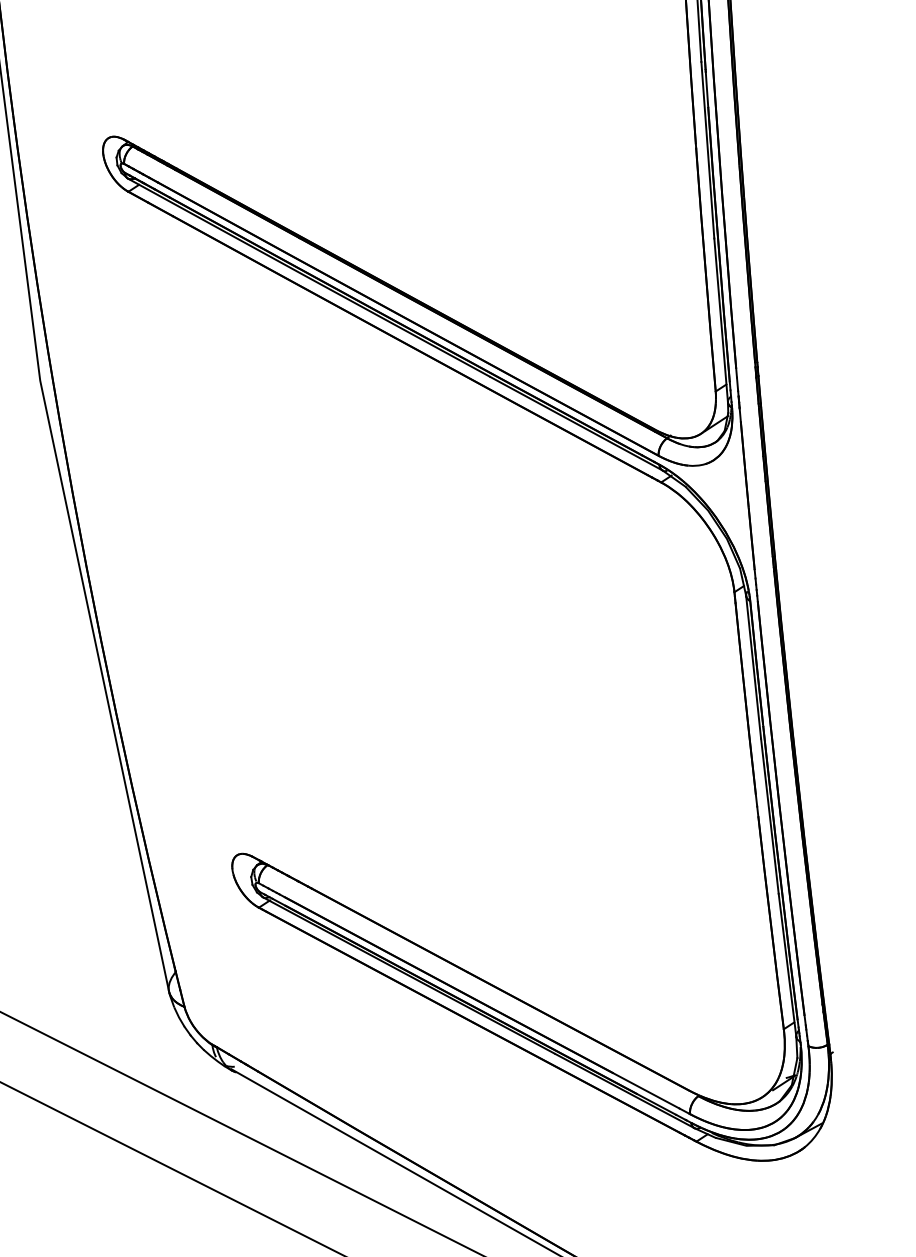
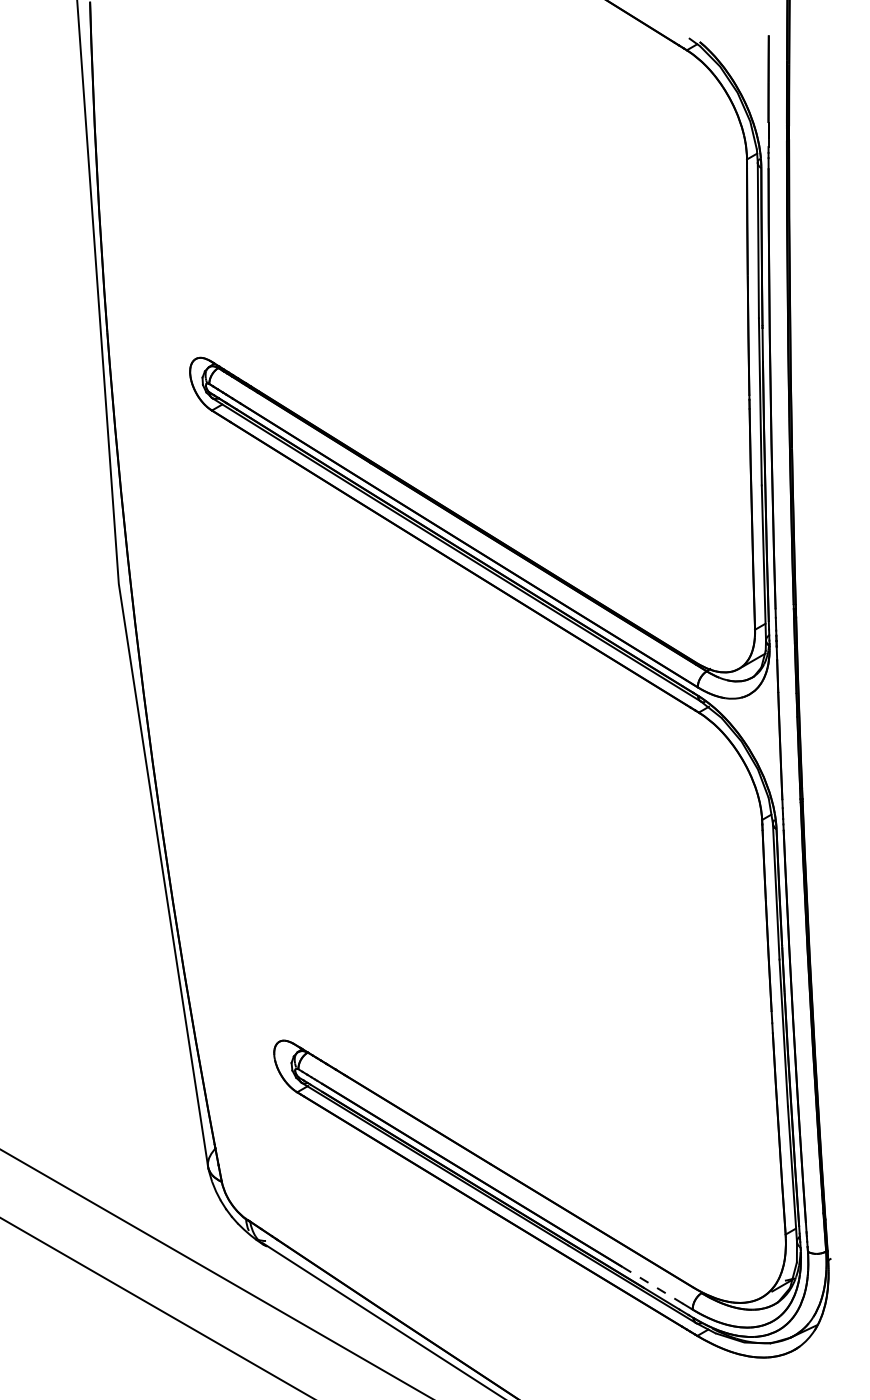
line: (647, 1090) -> (653, 1285), solid -> dashed

